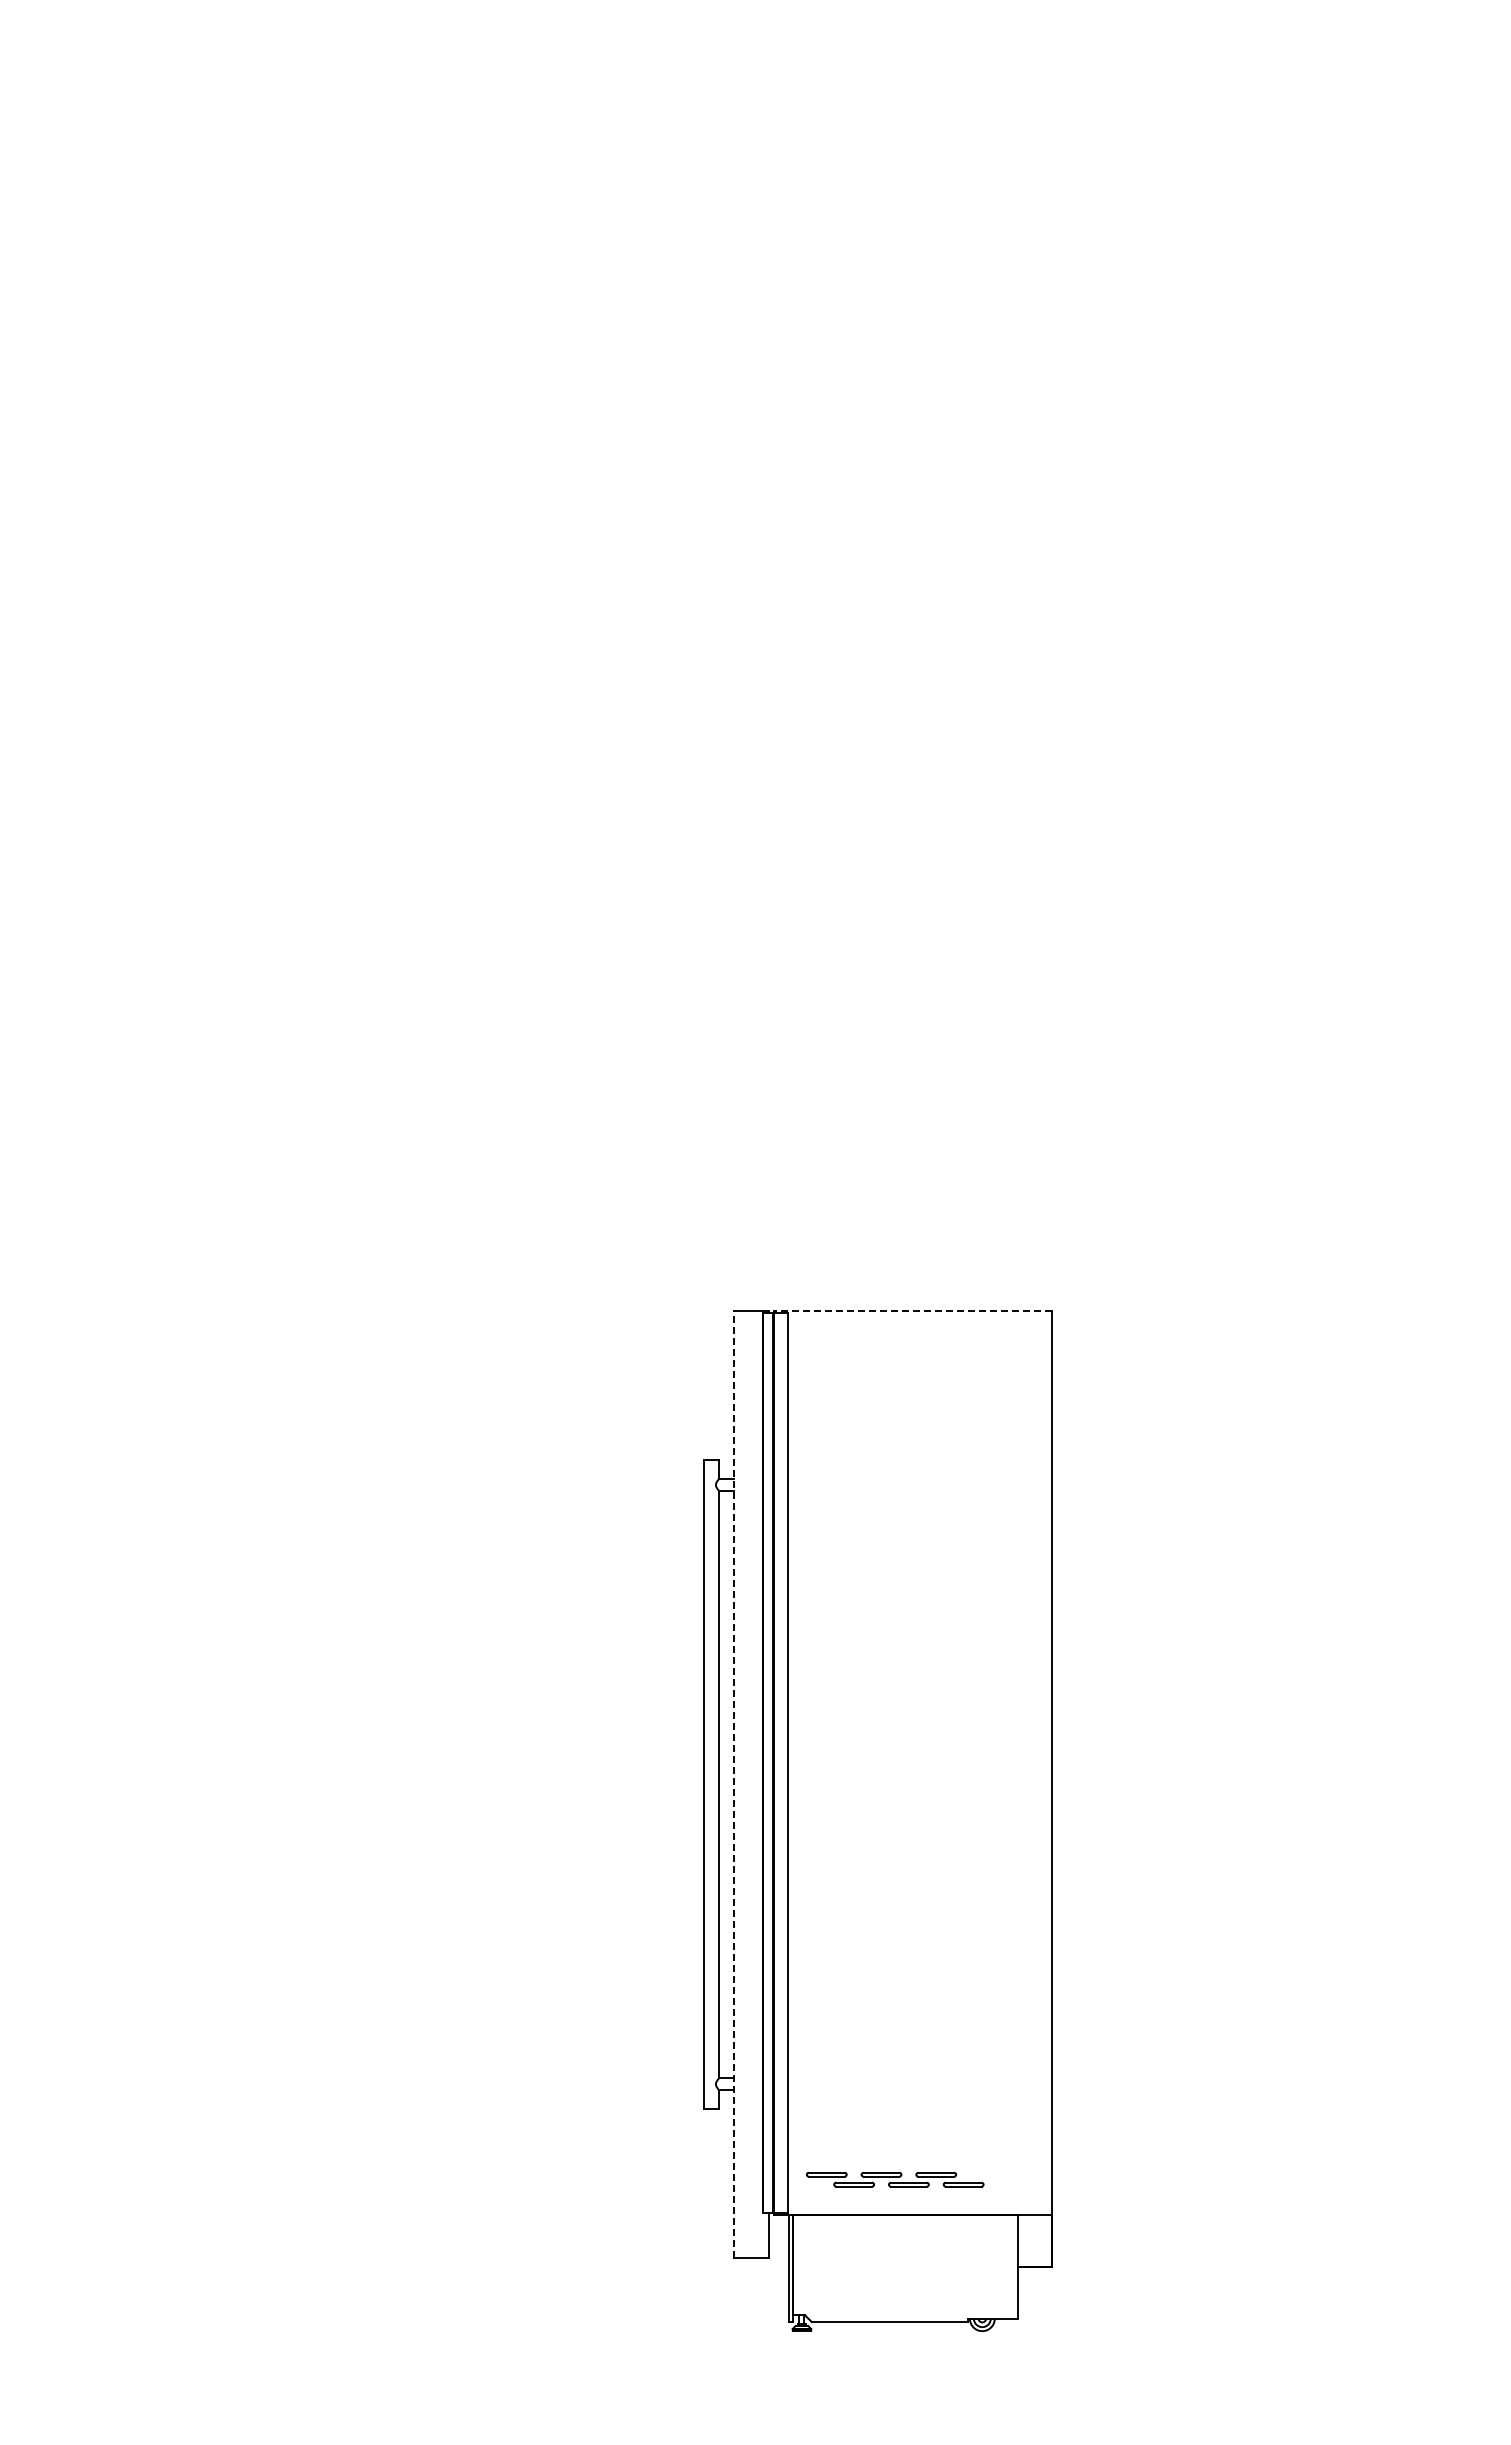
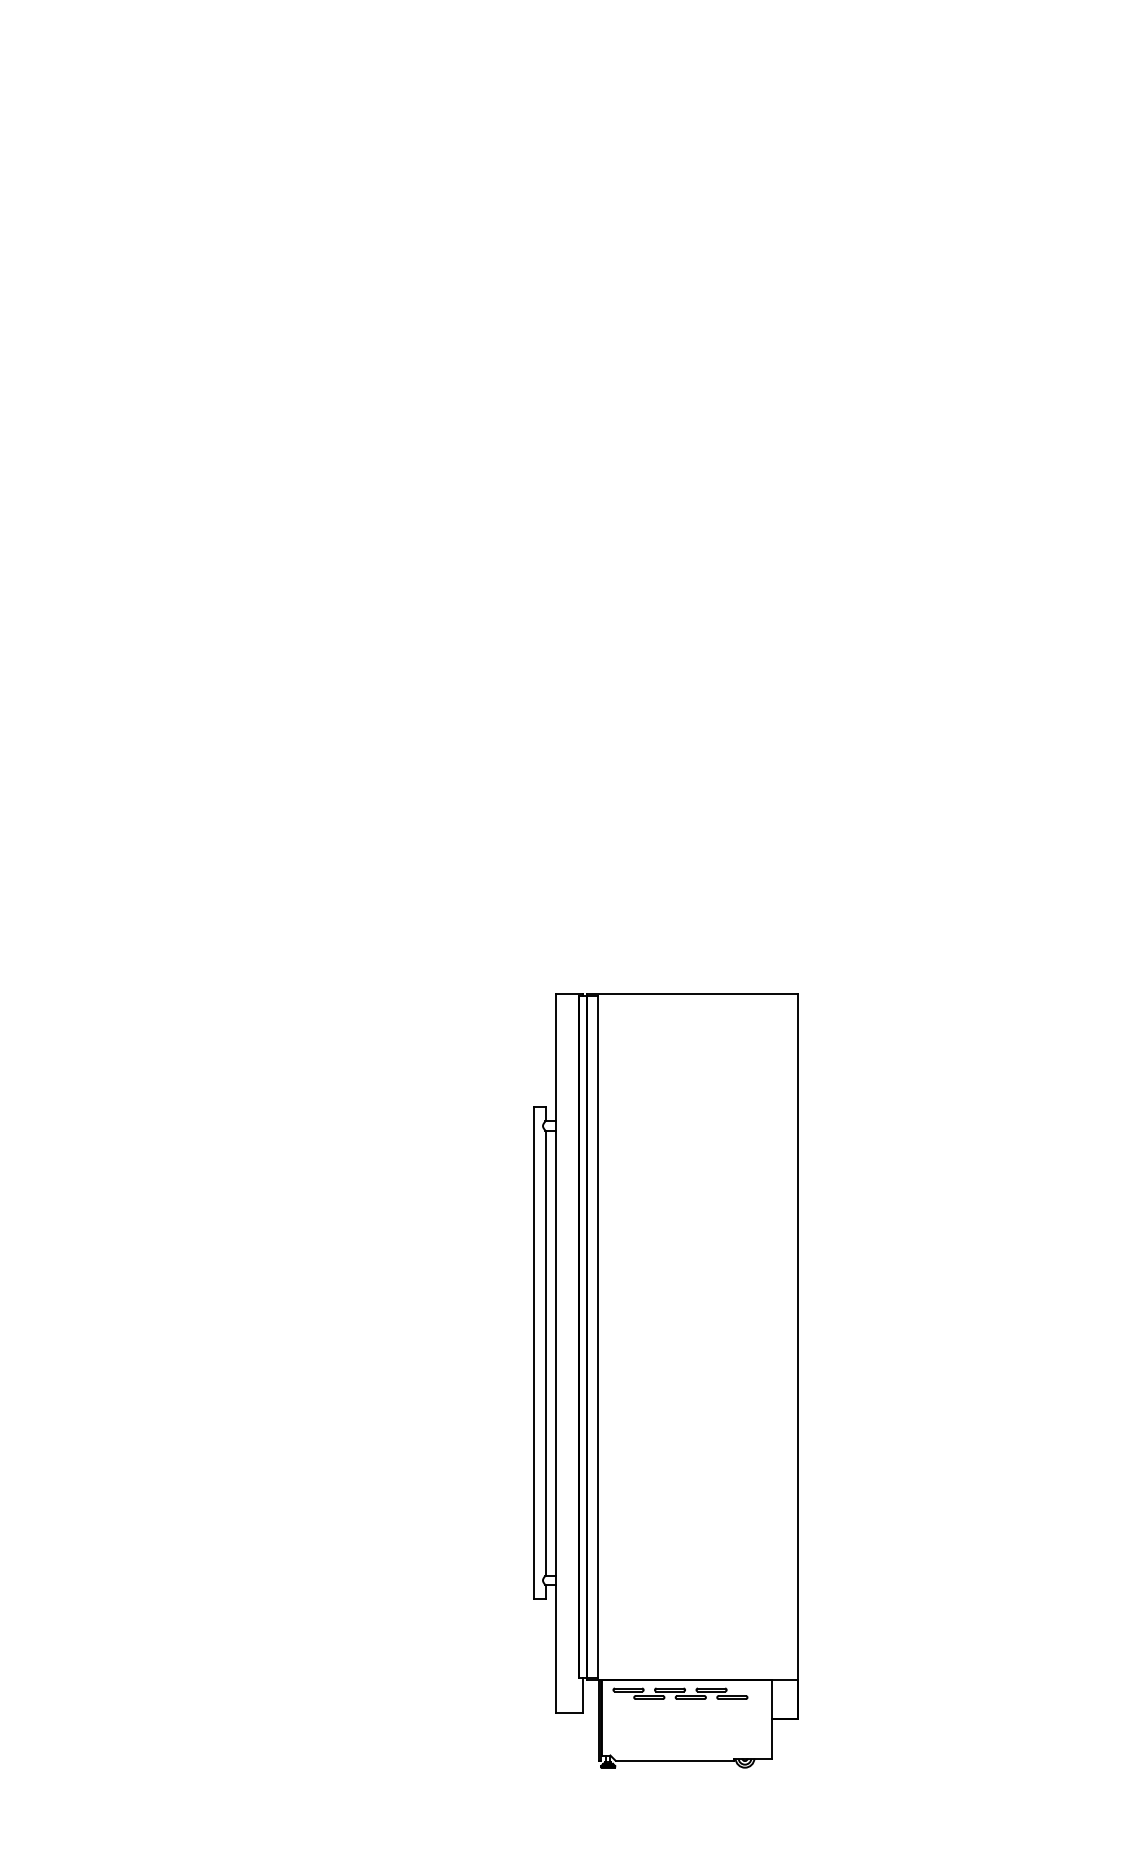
line: (912, 1310) -> (692, 993), dashed -> solid
line: (733, 1784) -> (556, 1353), dashed -> solid
part: (895, 2179) -> (680, 1693), moved

